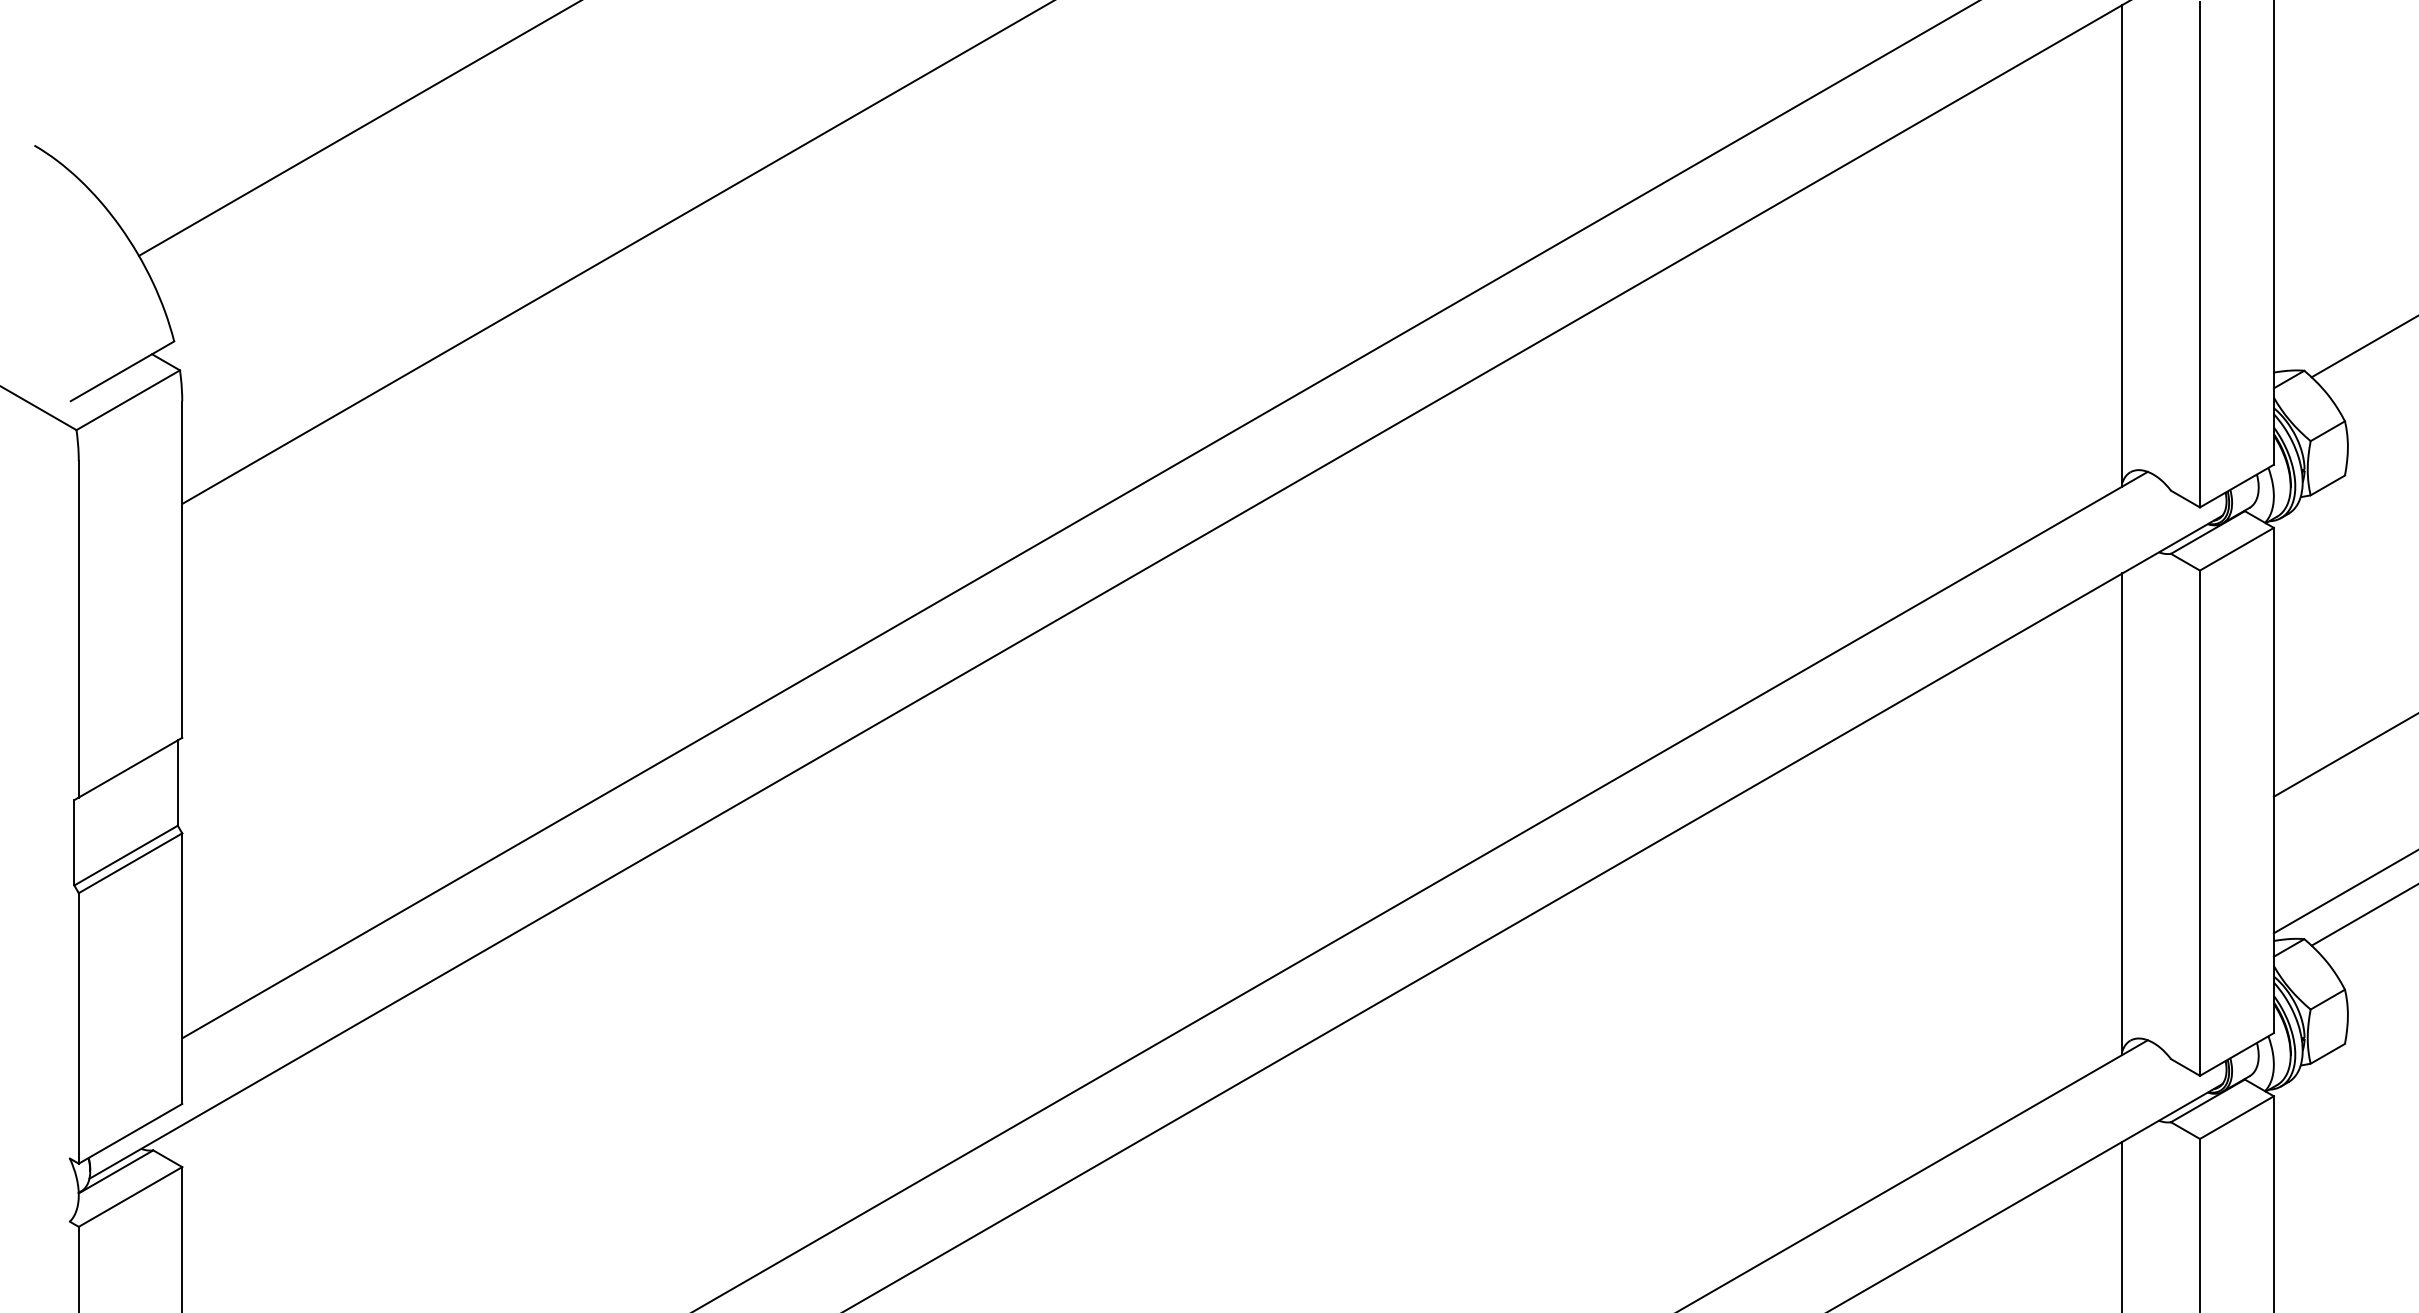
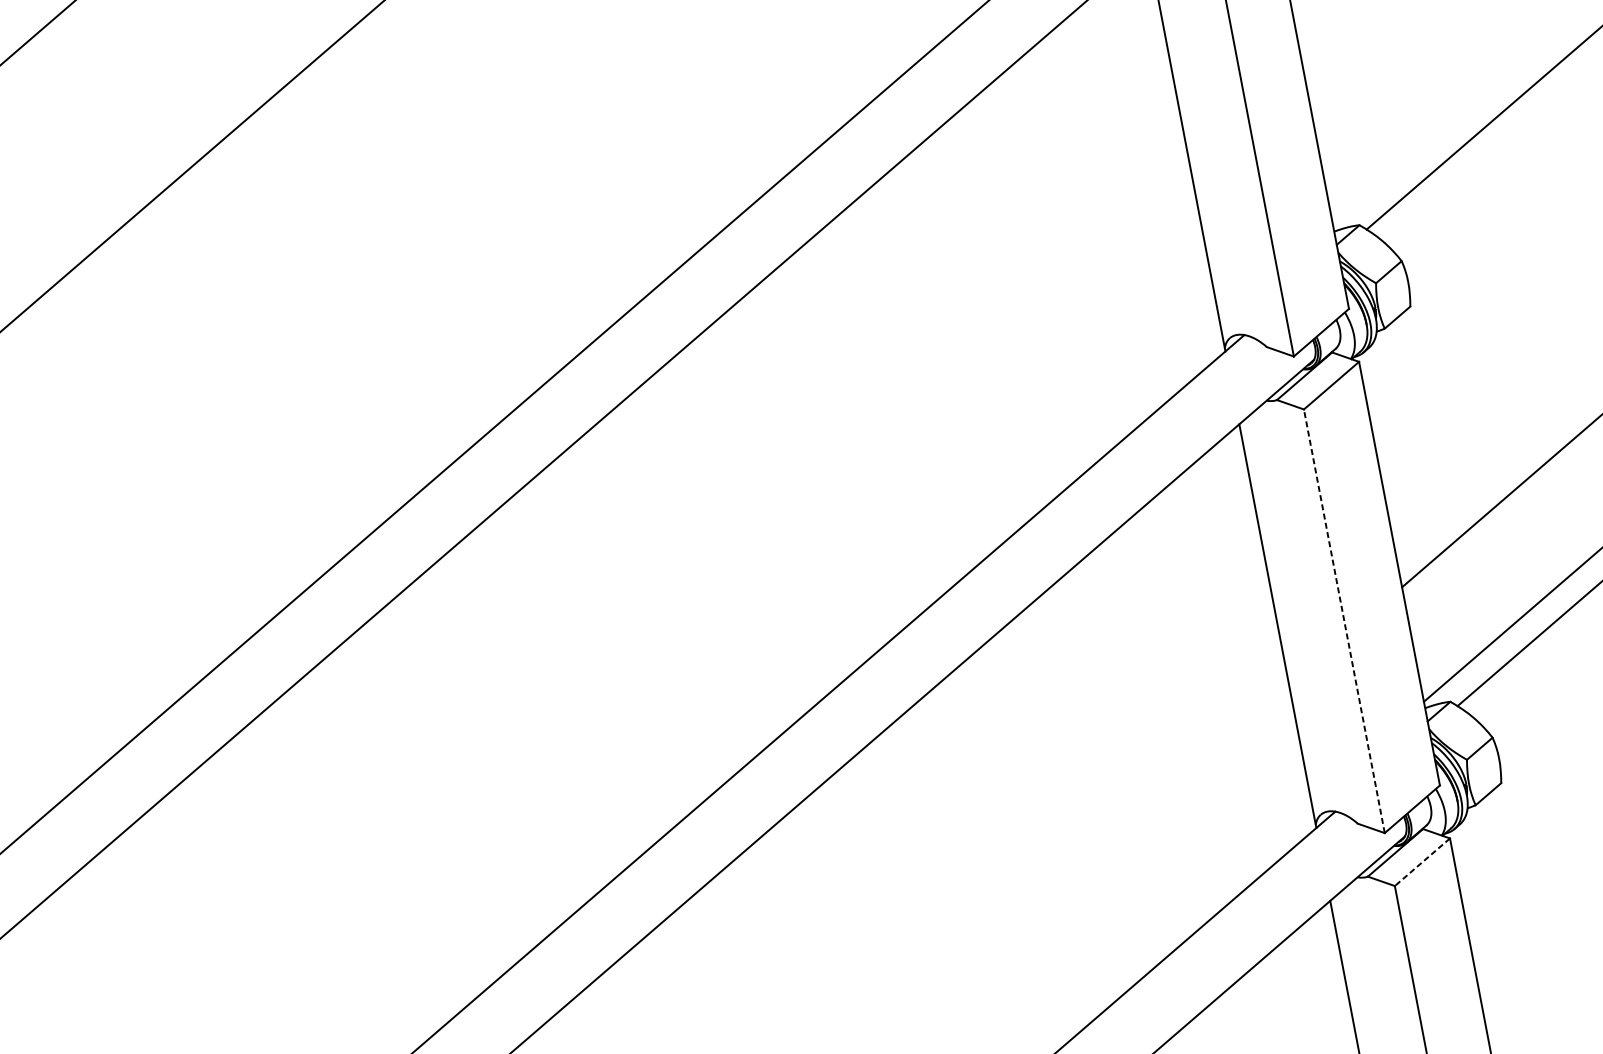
line: (2199, 823) -> (1344, 621), solid -> dashed
line: (2236, 1117) -> (1422, 862), solid -> dashed

